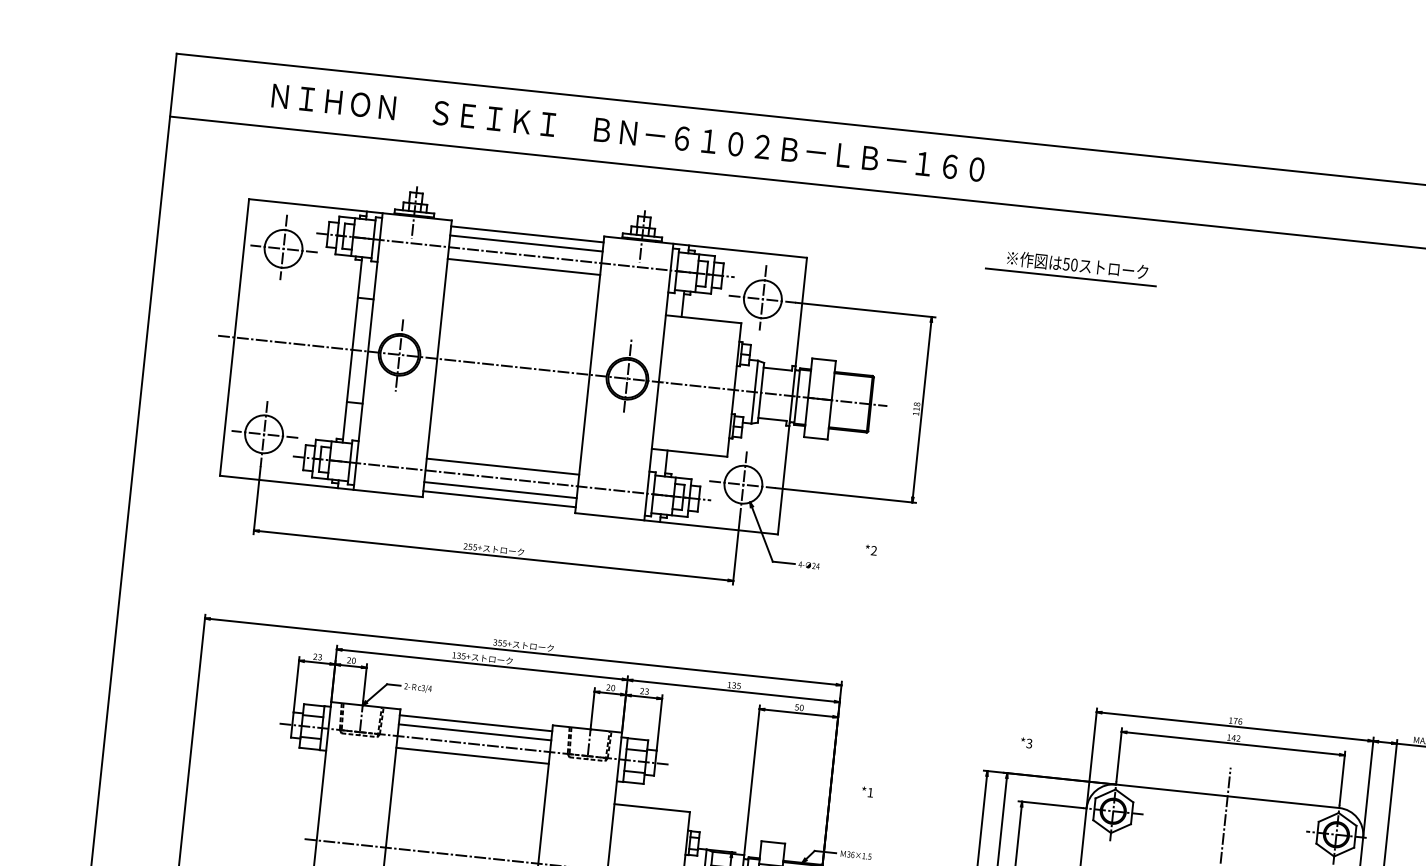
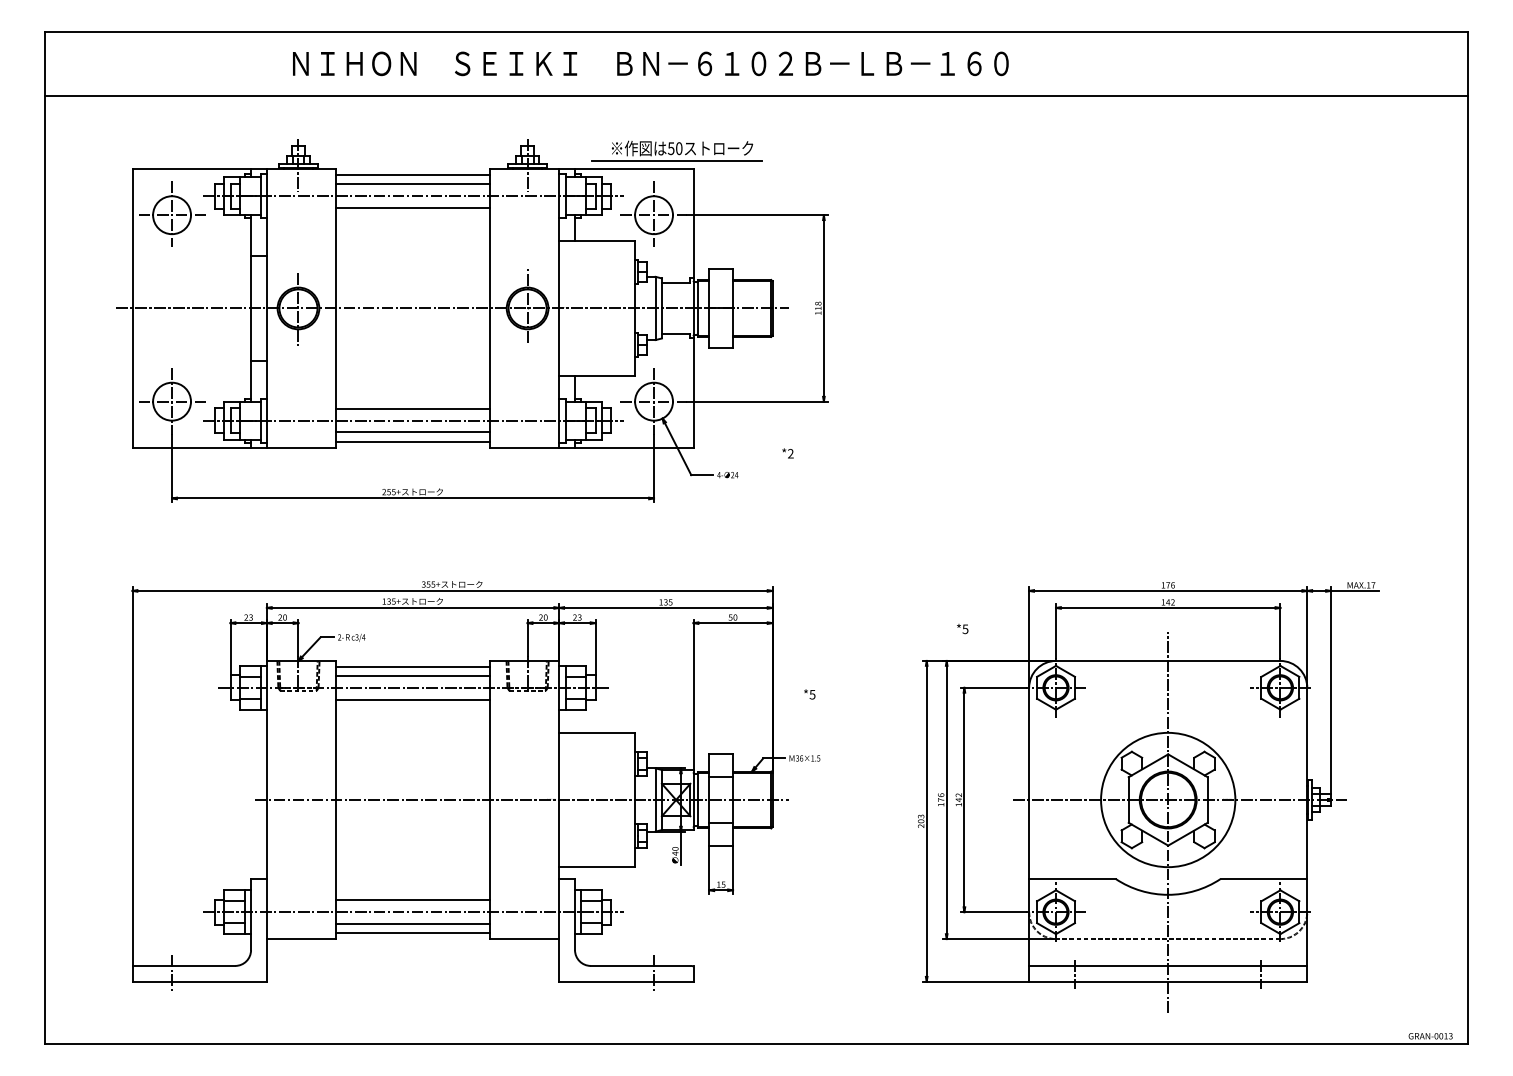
text: (628, 132) -> (650, 63), moved
part: (1071, 266) -> (676, 150), moved
text: (1029, 742) -> (965, 628), *3 -> *5
text: (870, 792) -> (812, 694), *1 -> *5

